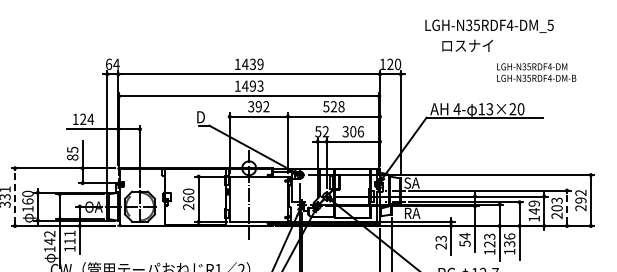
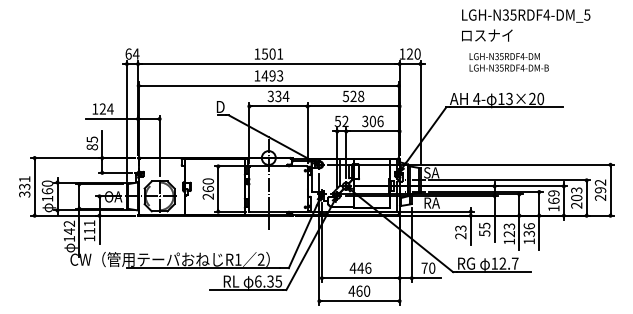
text: (489, 25) -> (526, 15), moved
text: (252, 63) -> (272, 53), 1439 -> 1501
text: (535, 72) -> (508, 62), moved
text: (262, 105) -> (282, 95), 392 -> 334
line: (14, 196) -> (34, 186), dashed -> solid
line: (566, 208) -> (586, 198), dashed -> solid
text: (533, 211) -> (553, 201), 149 -> 169
text: (464, 235) -> (484, 225), 54 -> 55

